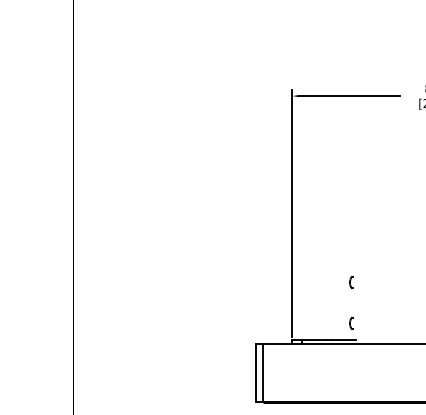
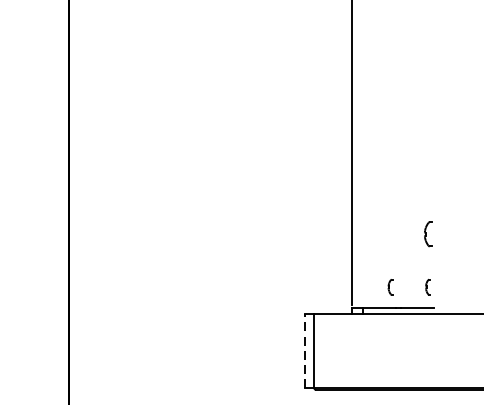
part: (351, 282) -> (427, 234), size x1.6
part: (322, 322) -> (390, 286), added
line: (256, 372) -> (305, 350), solid -> dashed

